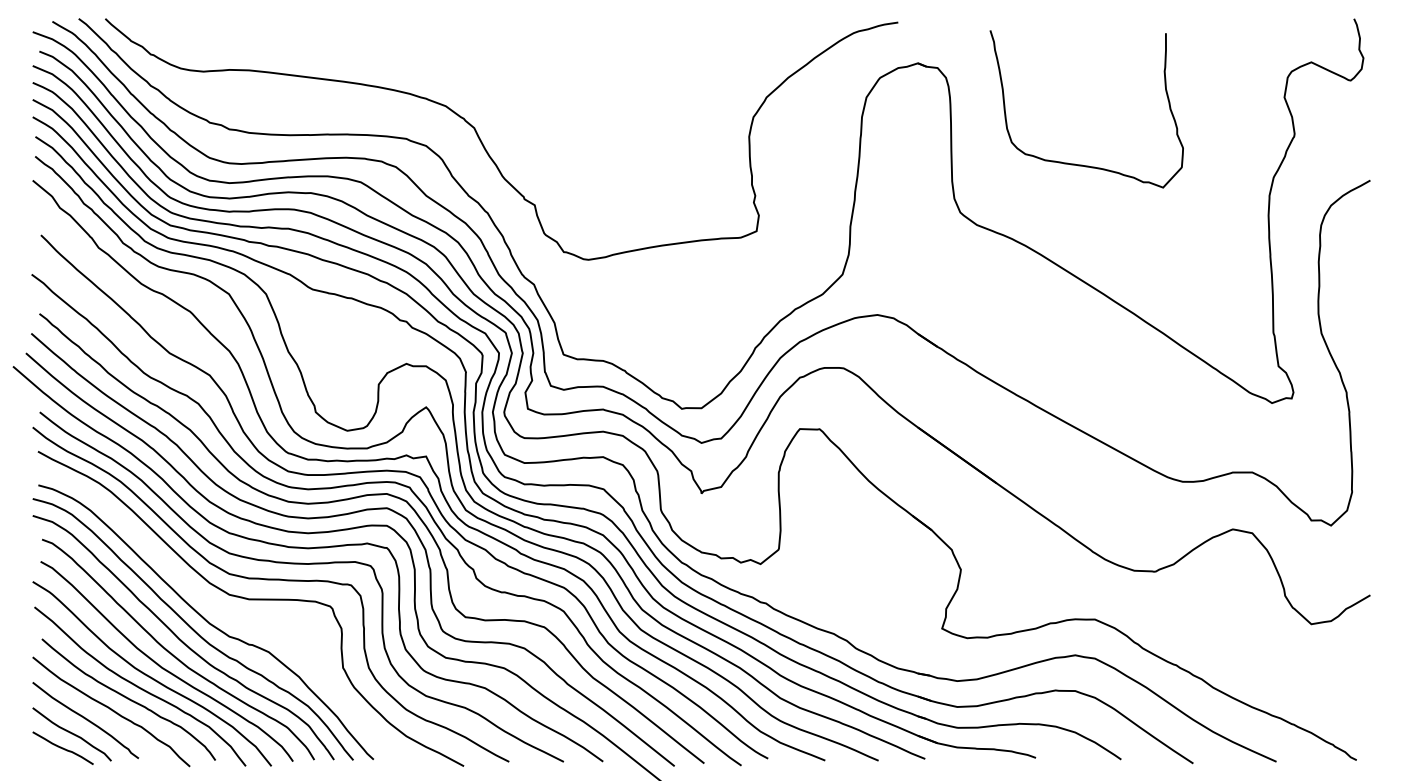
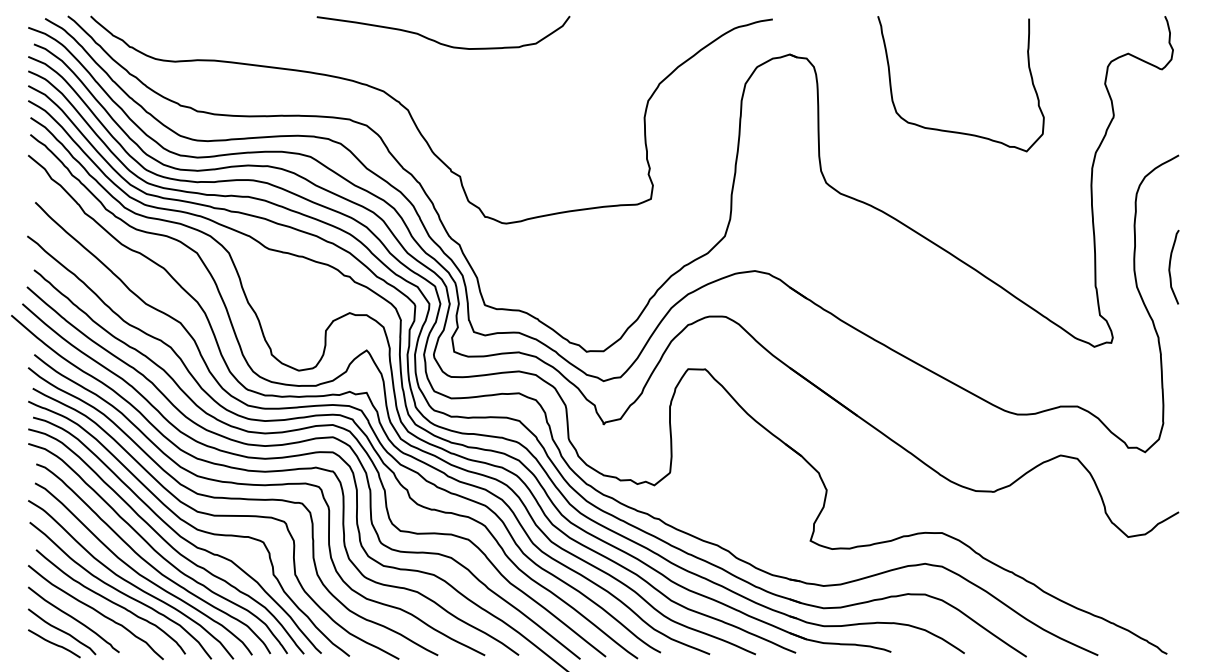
curve: (509, 48) -> (438, 41), added
curve: (1083, 164) -> (958, 131), moved
curve: (1360, 309) -> (1170, 266), added
curve: (221, 611) -> (190, 526), added

